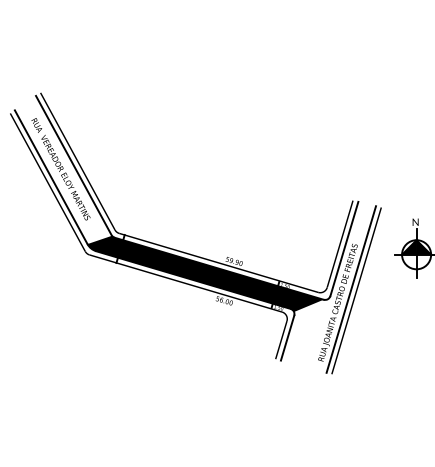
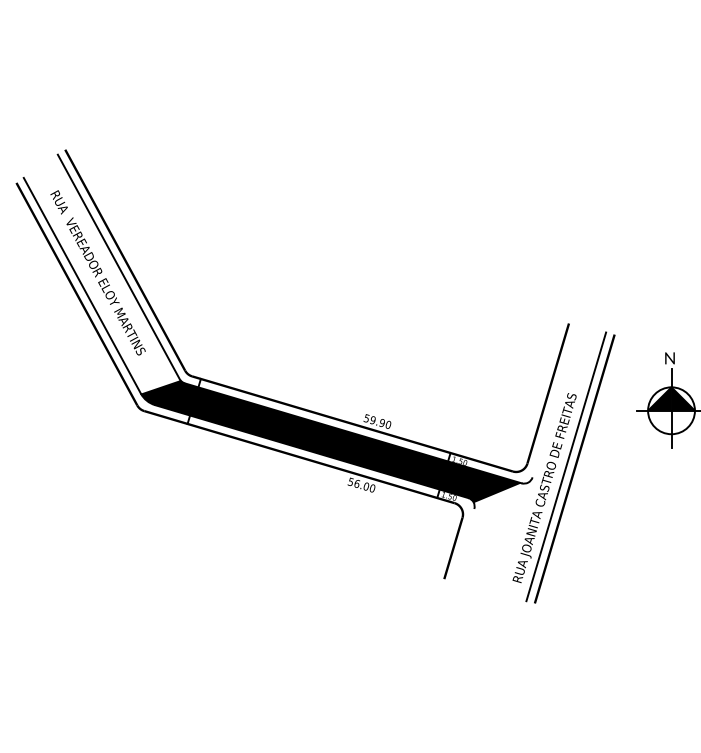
line: (344, 248) -> (555, 400), removed
line: (287, 337) -> (463, 544), removed

